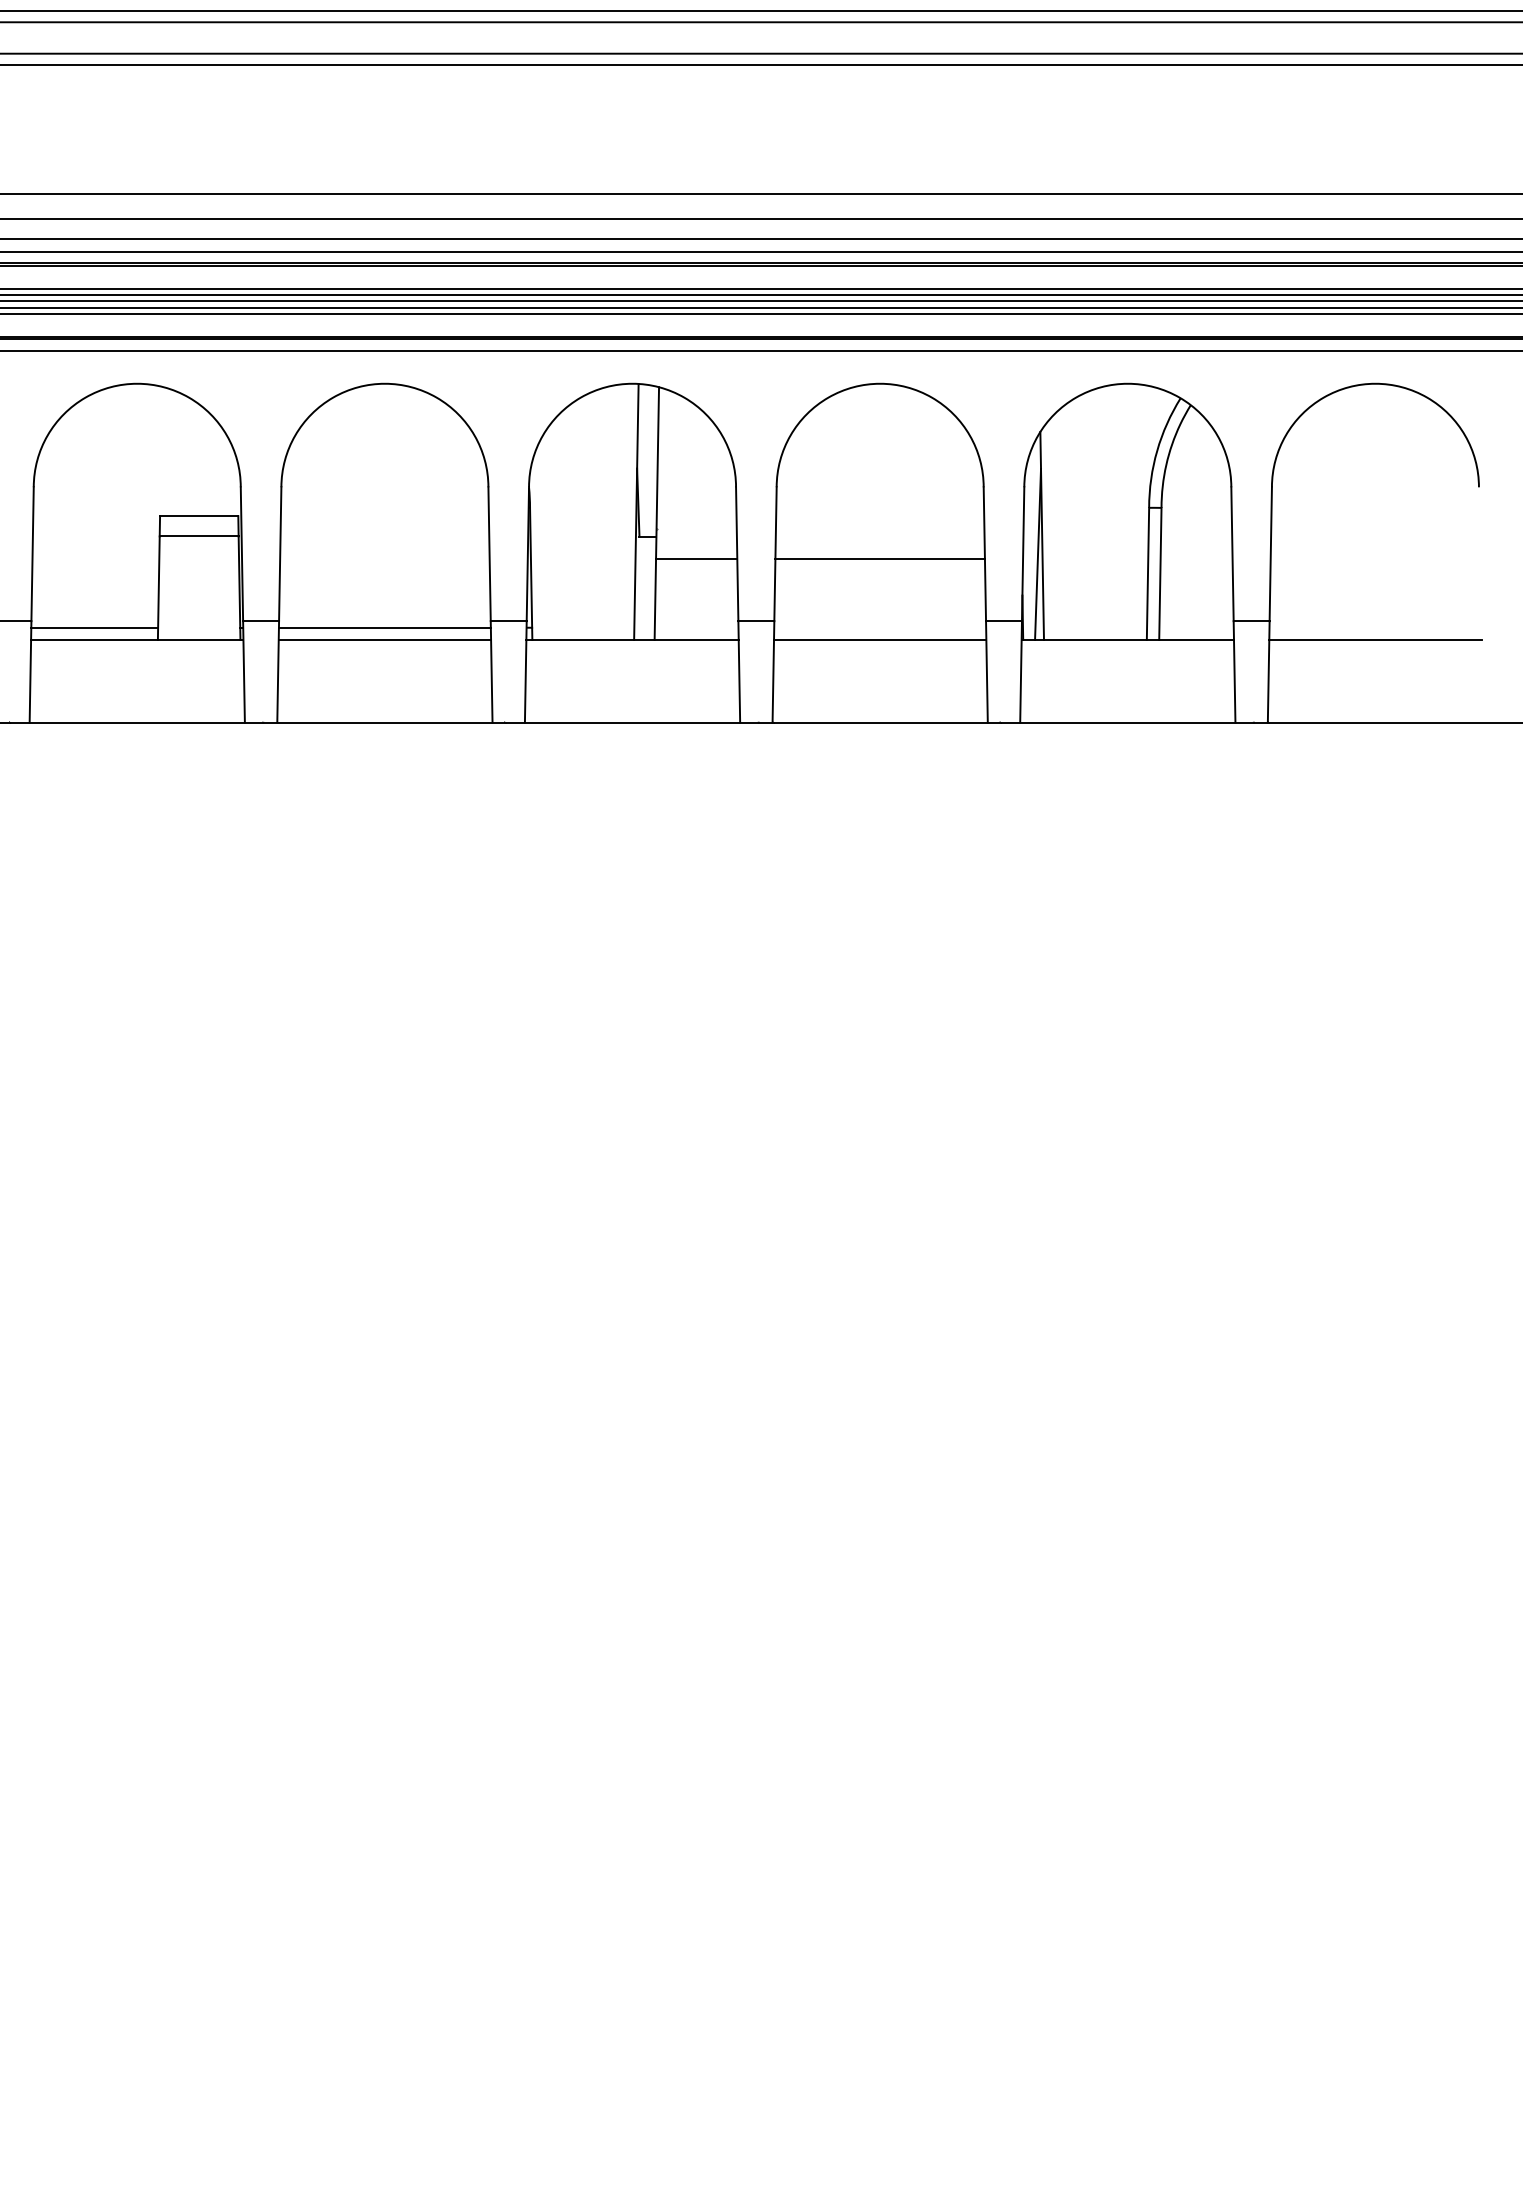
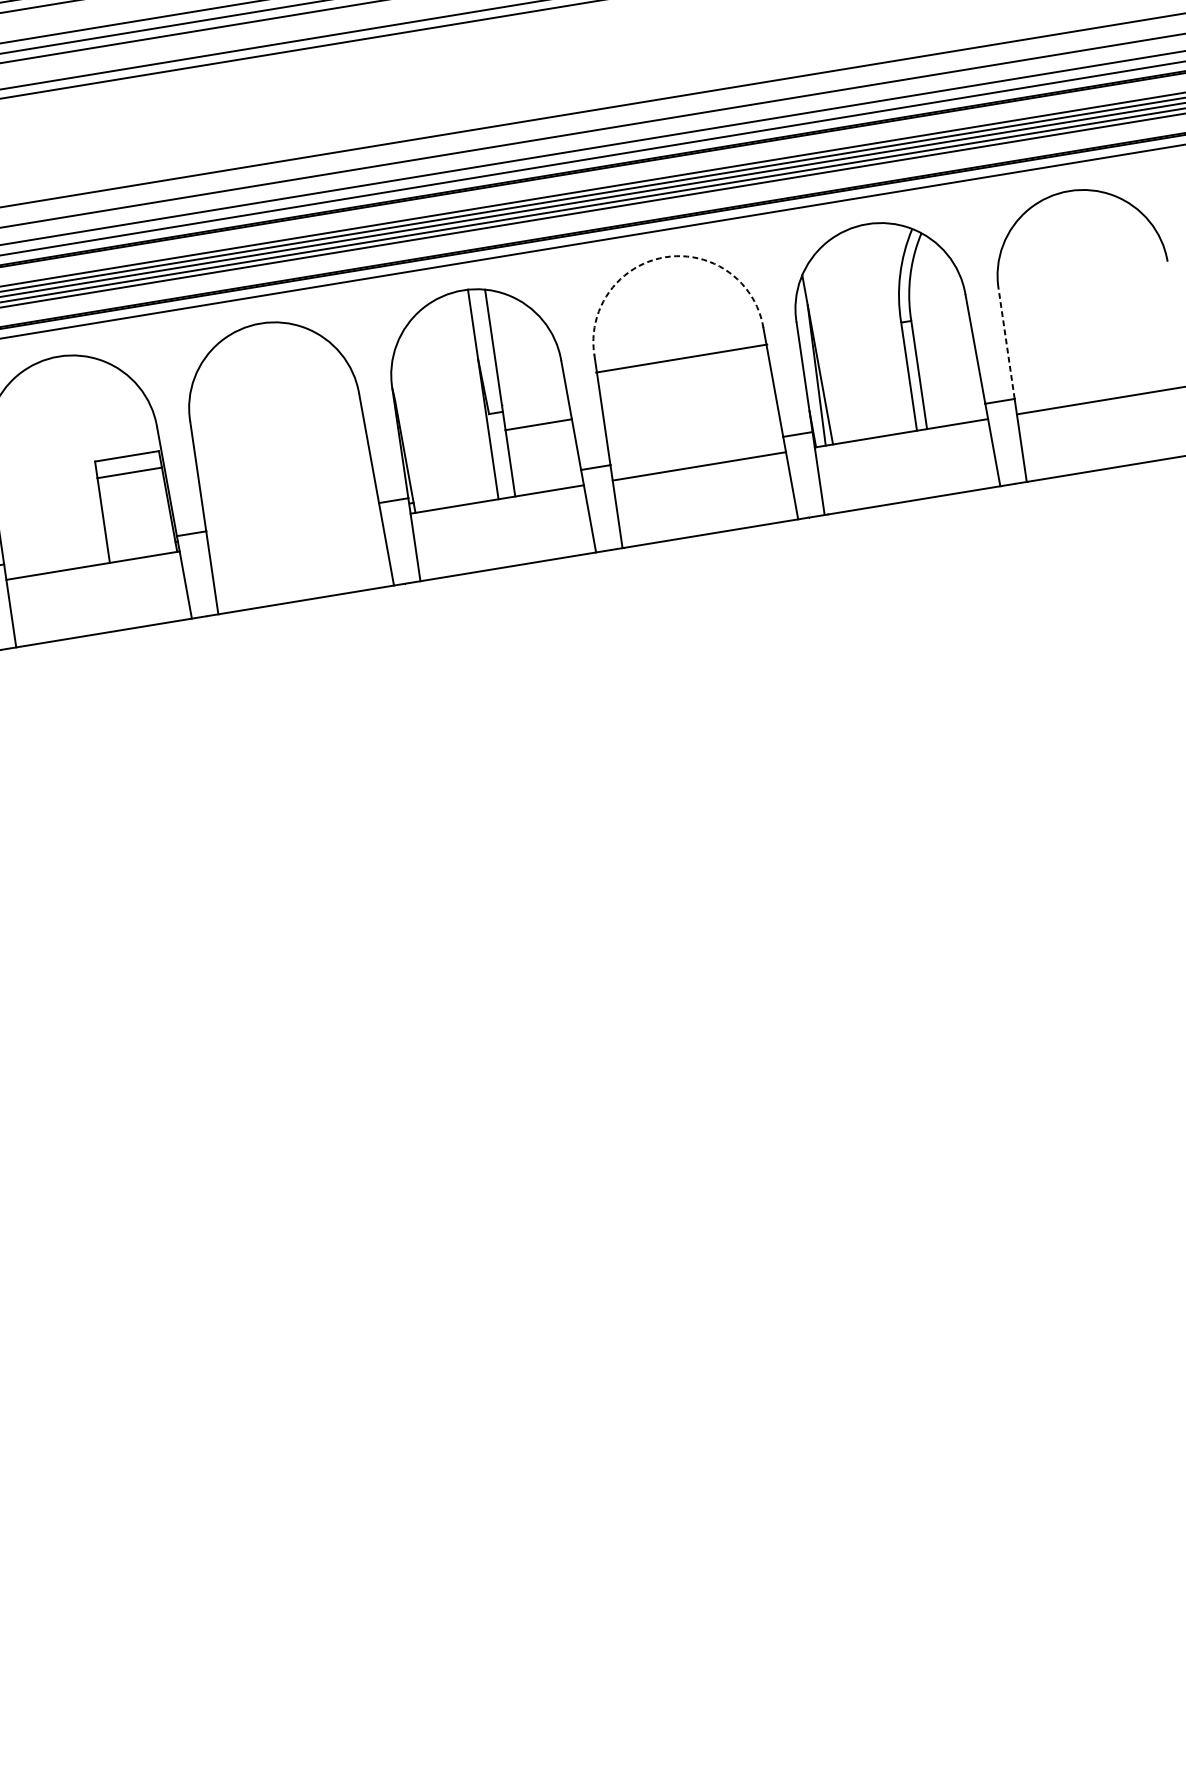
arc: (880, 383) -> (665, 257), solid -> dashed
line: (1270, 554) -> (1006, 344), solid -> dashed
line: (879, 558) -> (681, 358), moved
line: (94, 627) -> (56, 561), removed
line: (384, 627) -> (293, 522), removed
line: (384, 639) -> (294, 532), removed

